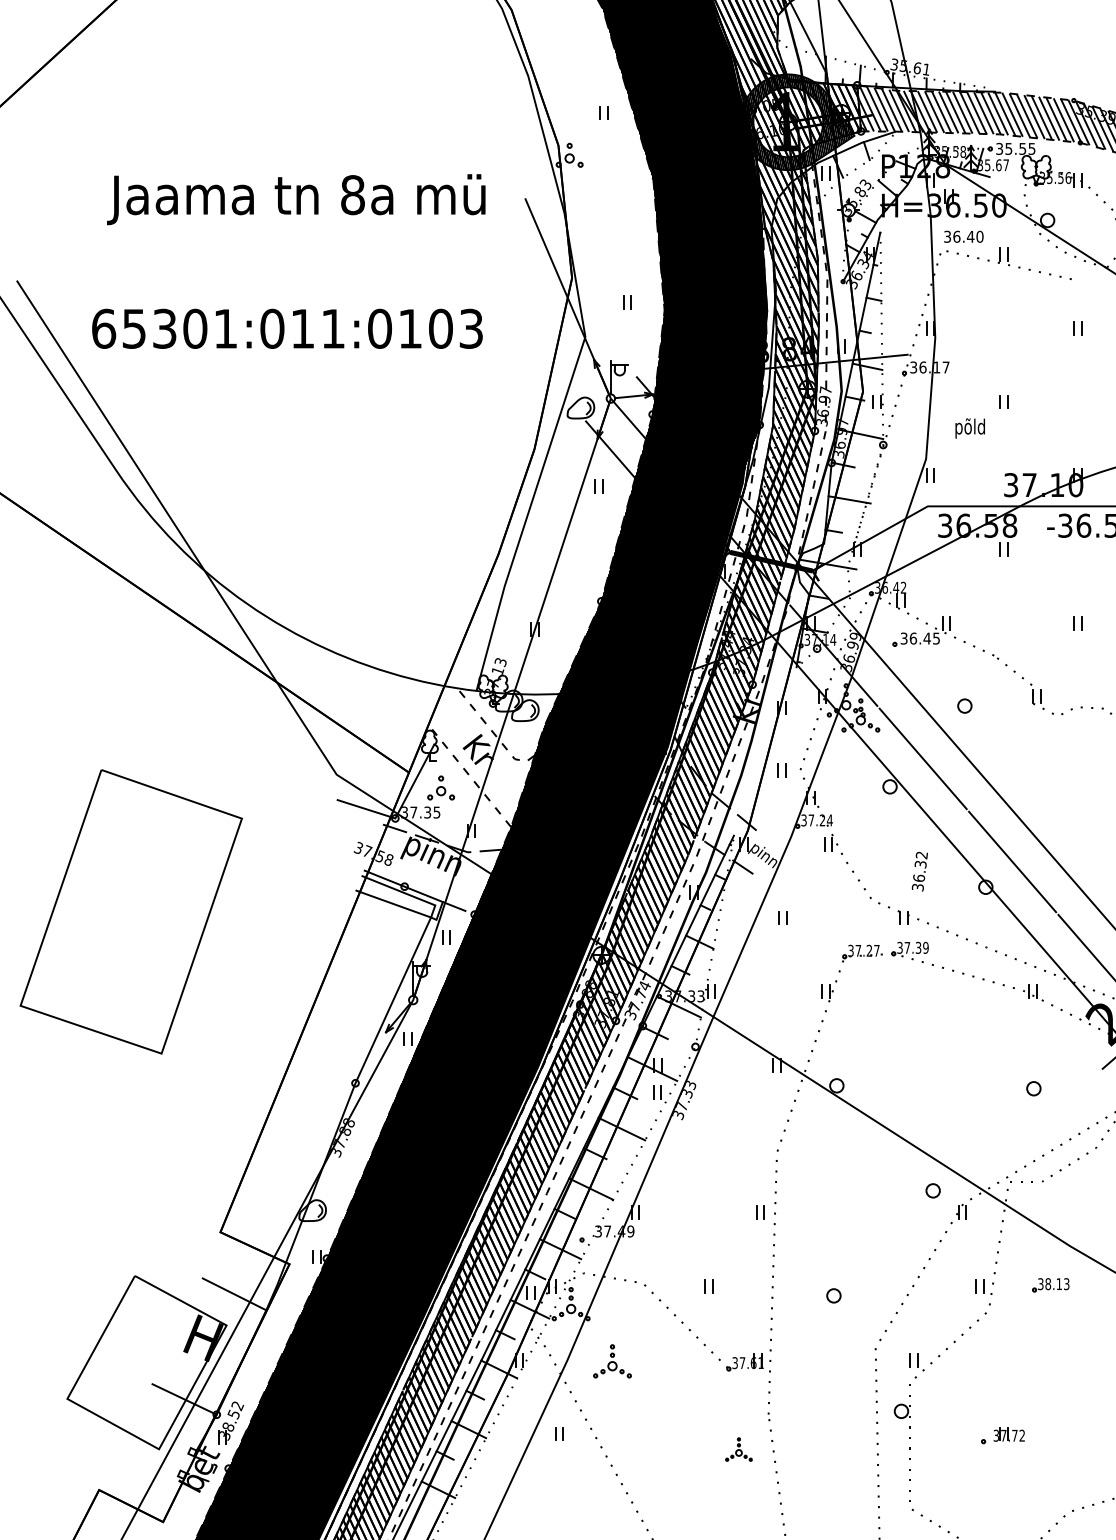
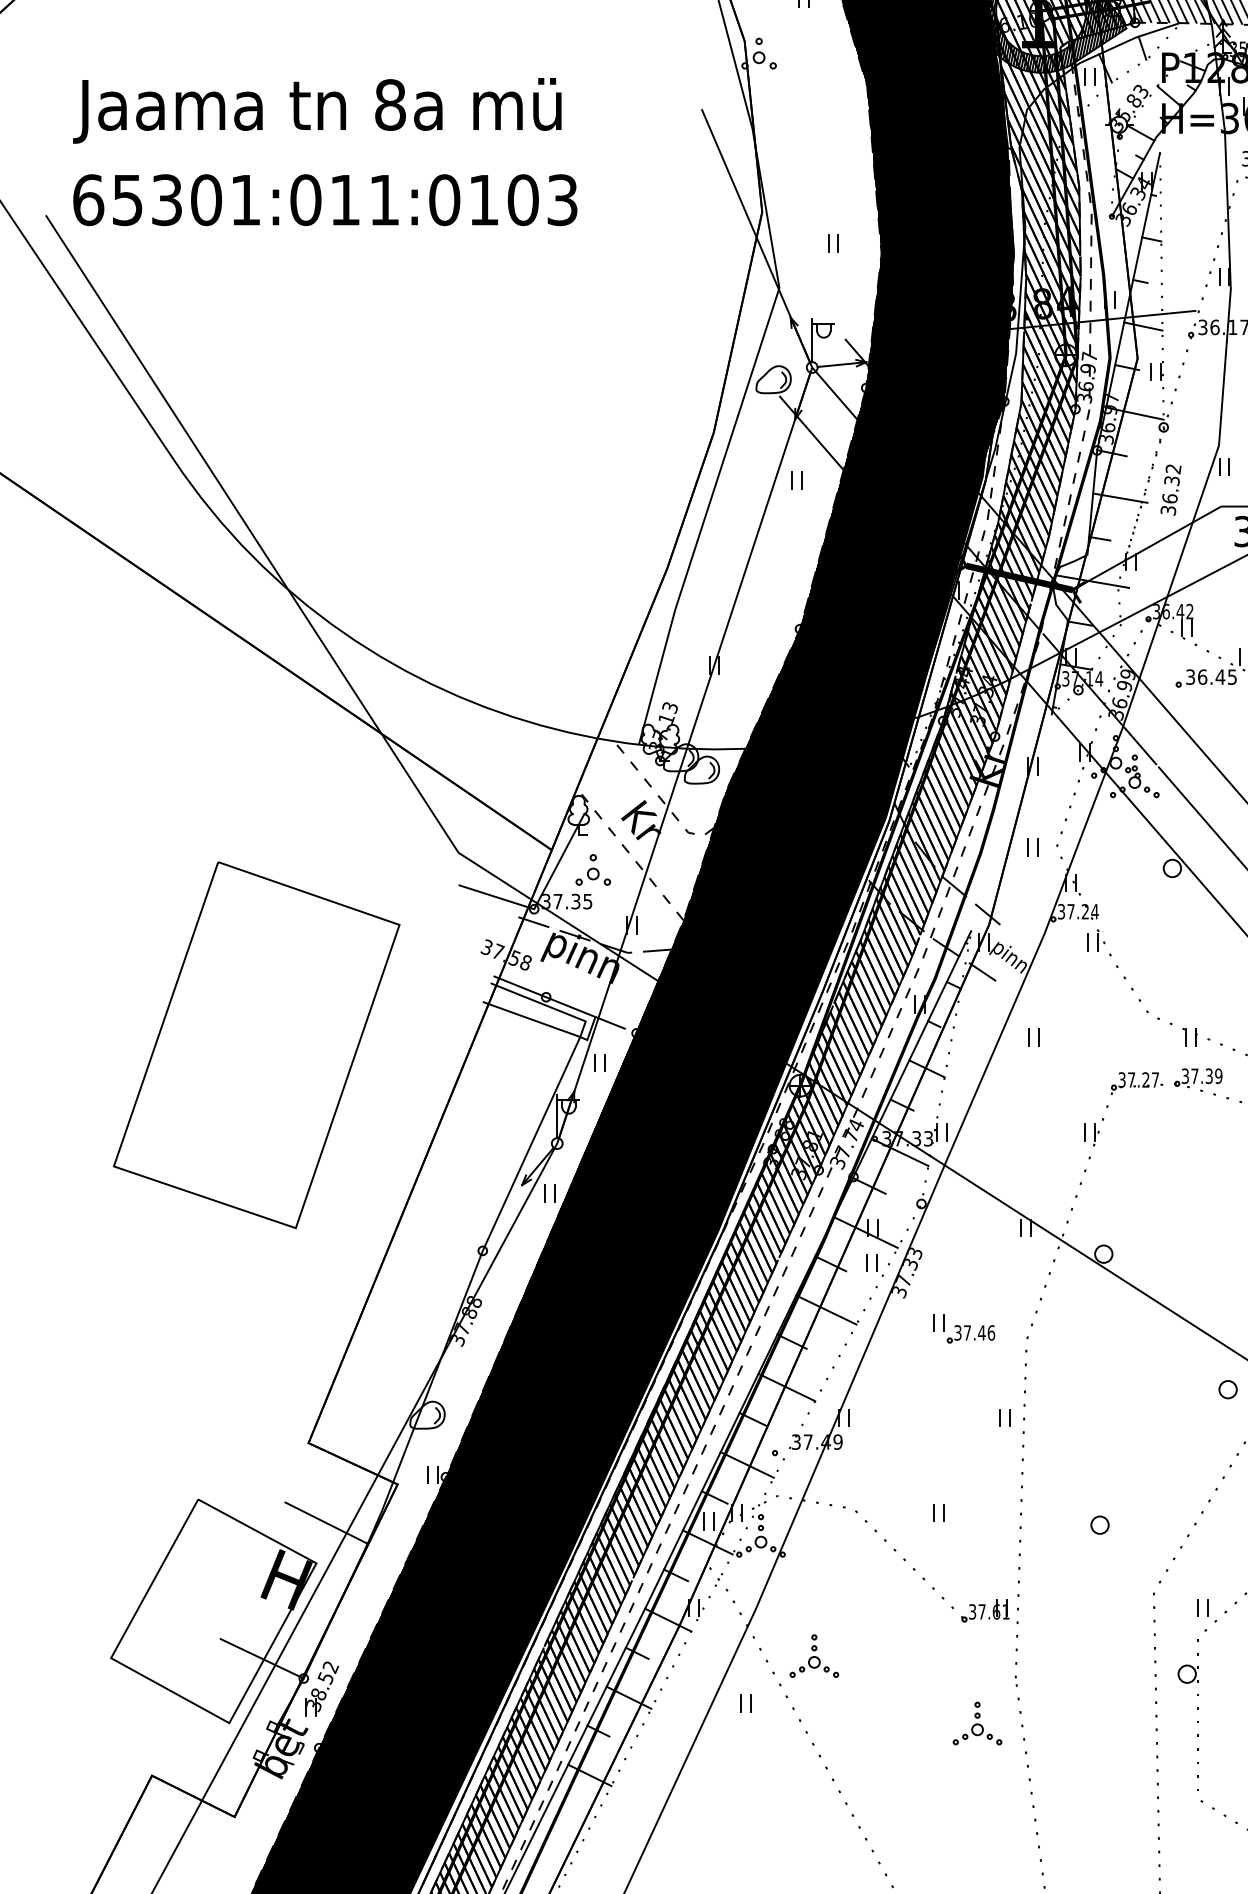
text: (296, 199) -> (317, 110), moved
text: (287, 328) -> (325, 199), moved
text: (919, 871) -> (1170, 489), moved
part: (130, 911) -> (255, 1044), moved
part: (728, 1143) -> (964, 1328), added
part: (612, 1361) -> (814, 1656), moved
part: (738, 1449) -> (976, 1723), size x1.43

